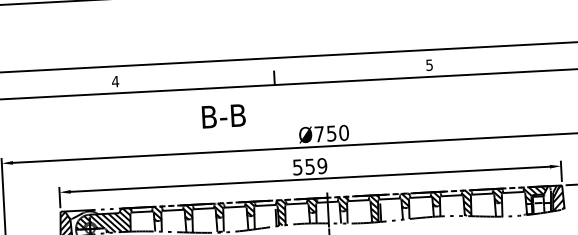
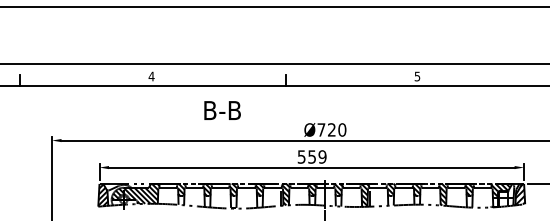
text: (223, 116) -> (222, 110), moved
text: (331, 133) -> (331, 129), Ø750 -> Ø720

